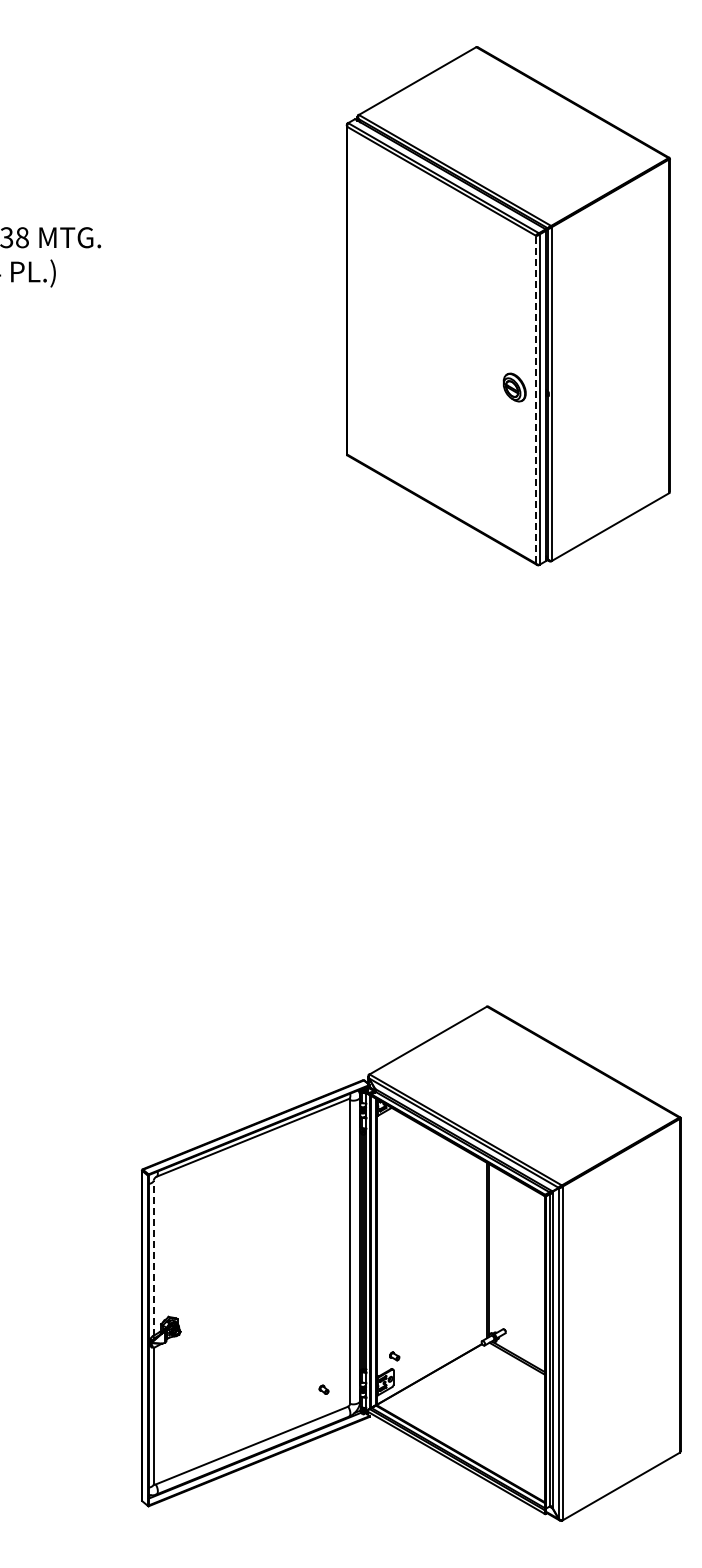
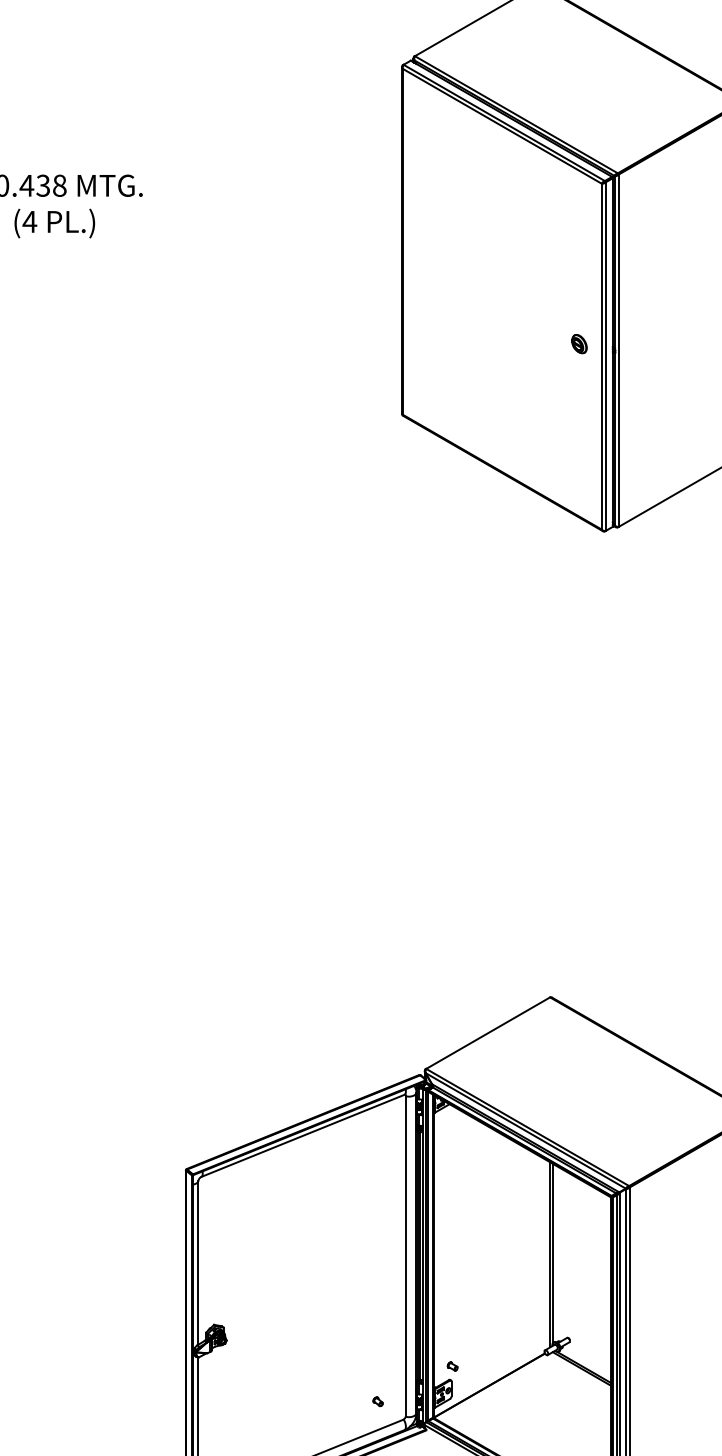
part: (514, 387) -> (579, 343), size x0.62
line: (535, 399) -> (601, 356), dashed -> solid
line: (153, 1258) -> (198, 1263), dashed -> solid

